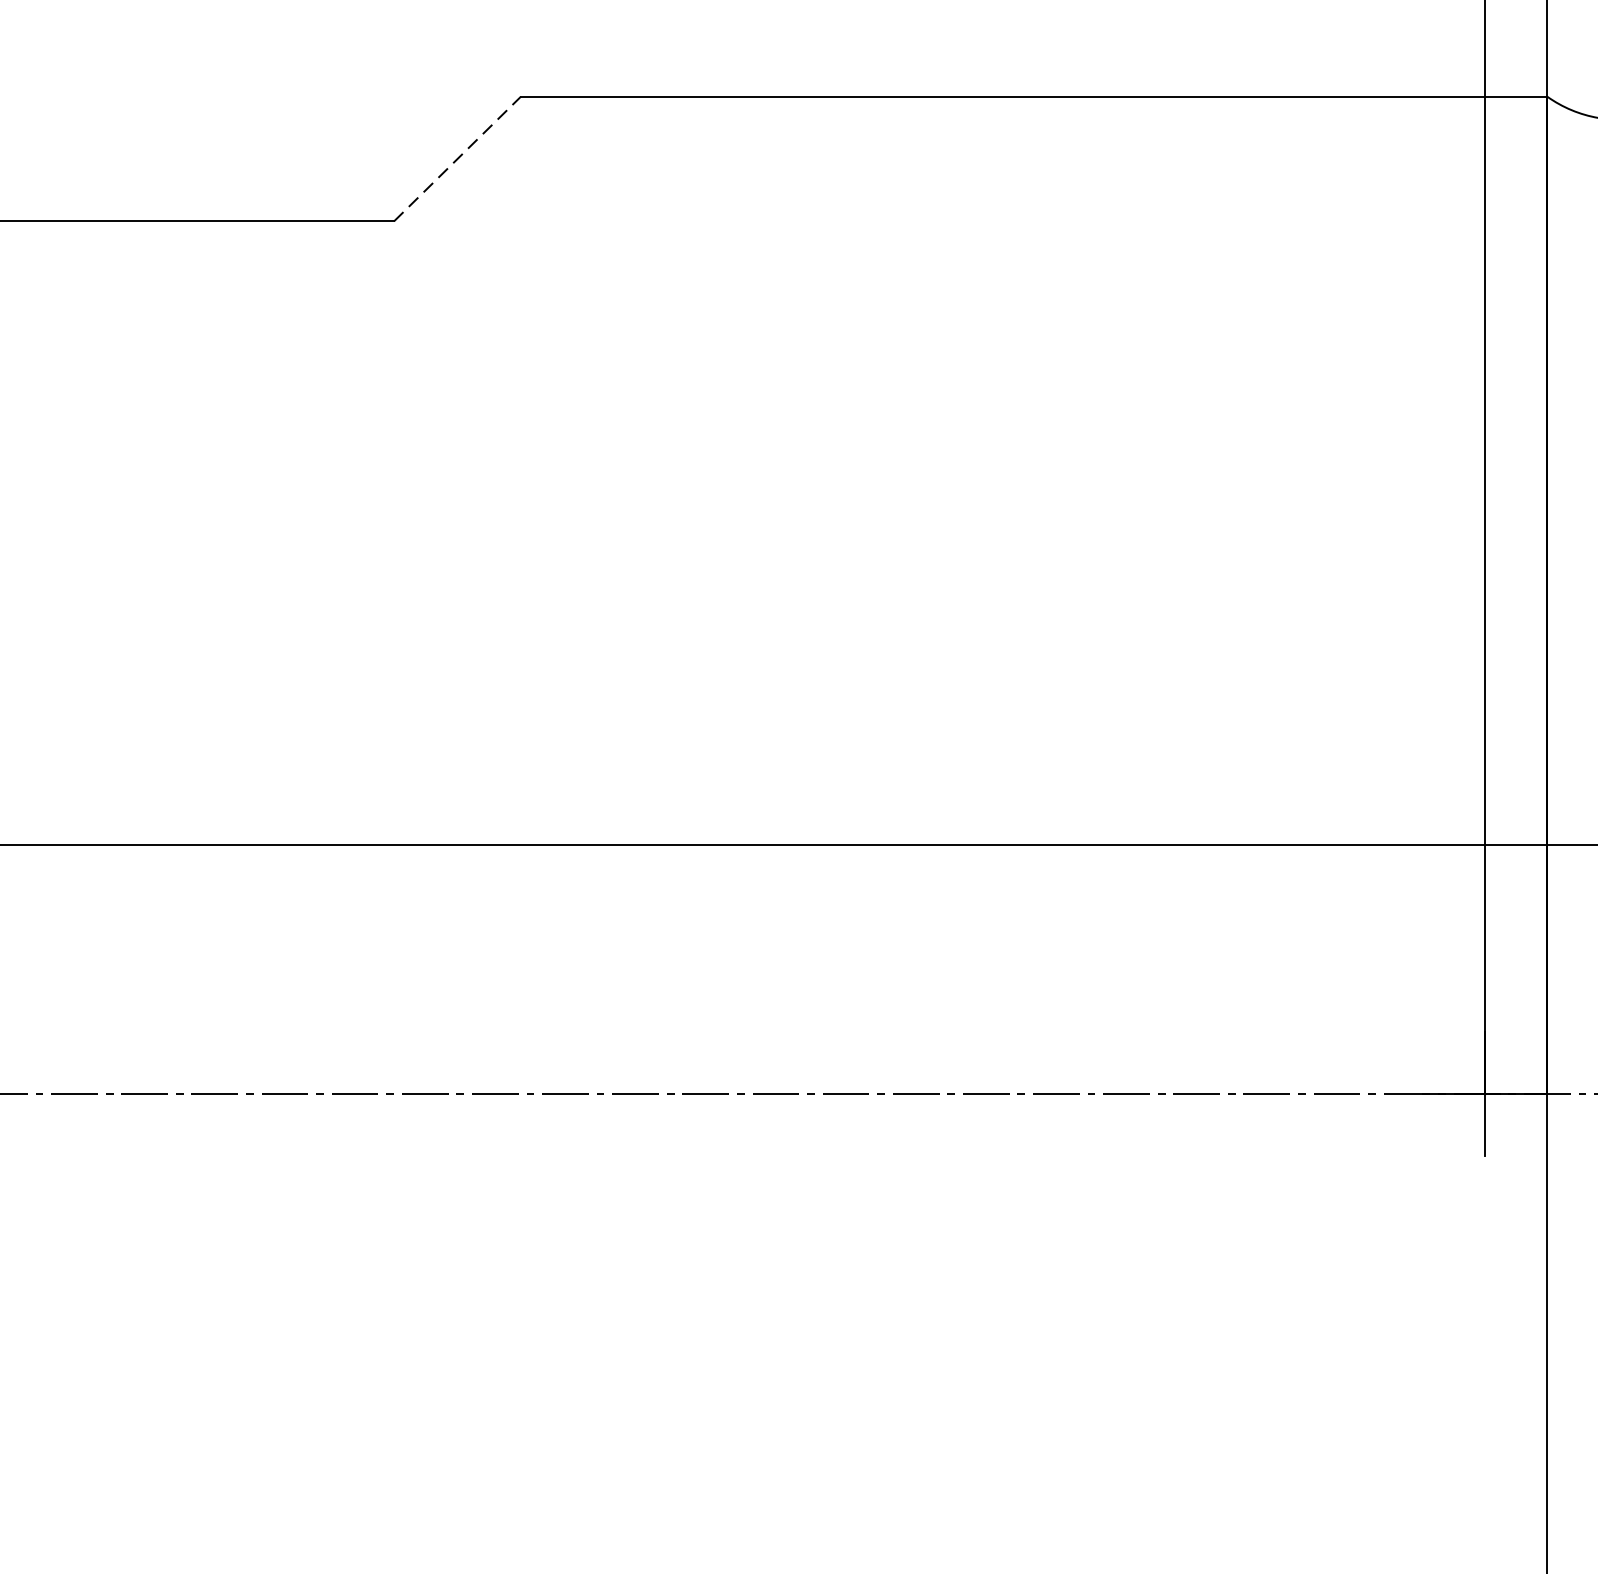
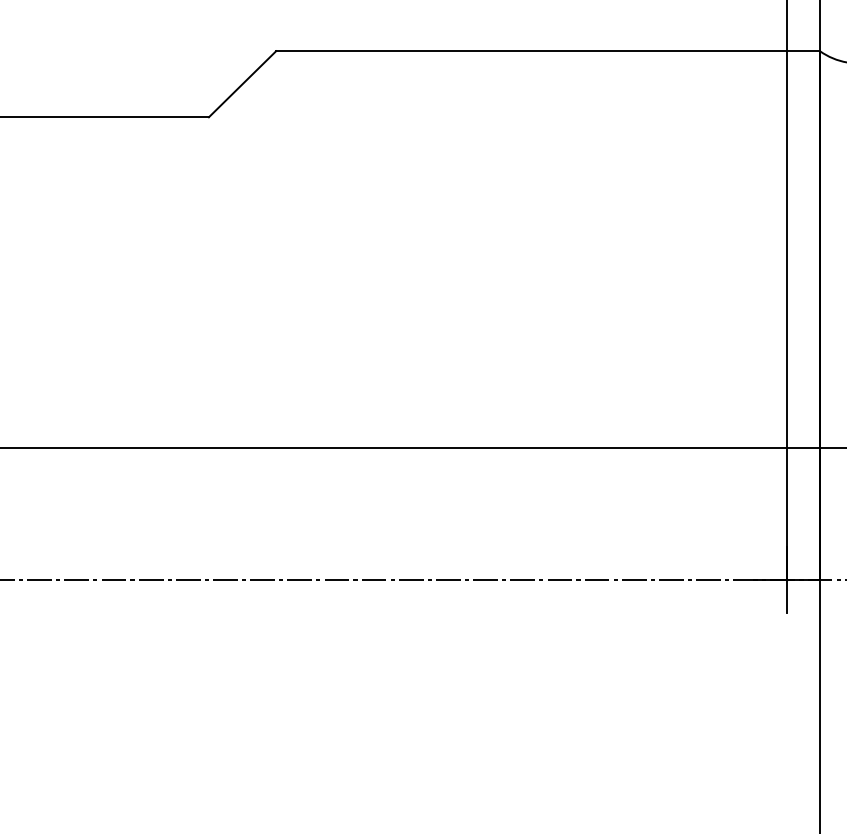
line: (457, 157) -> (242, 83), dashed -> solid

